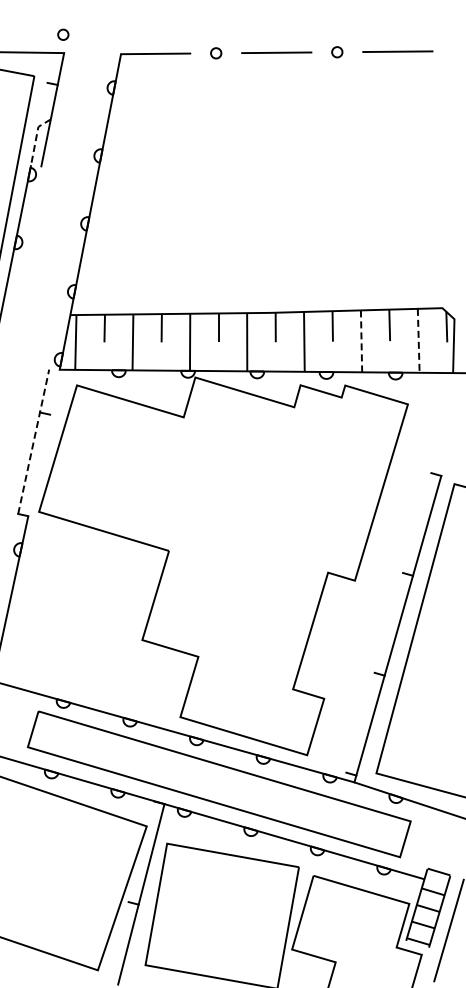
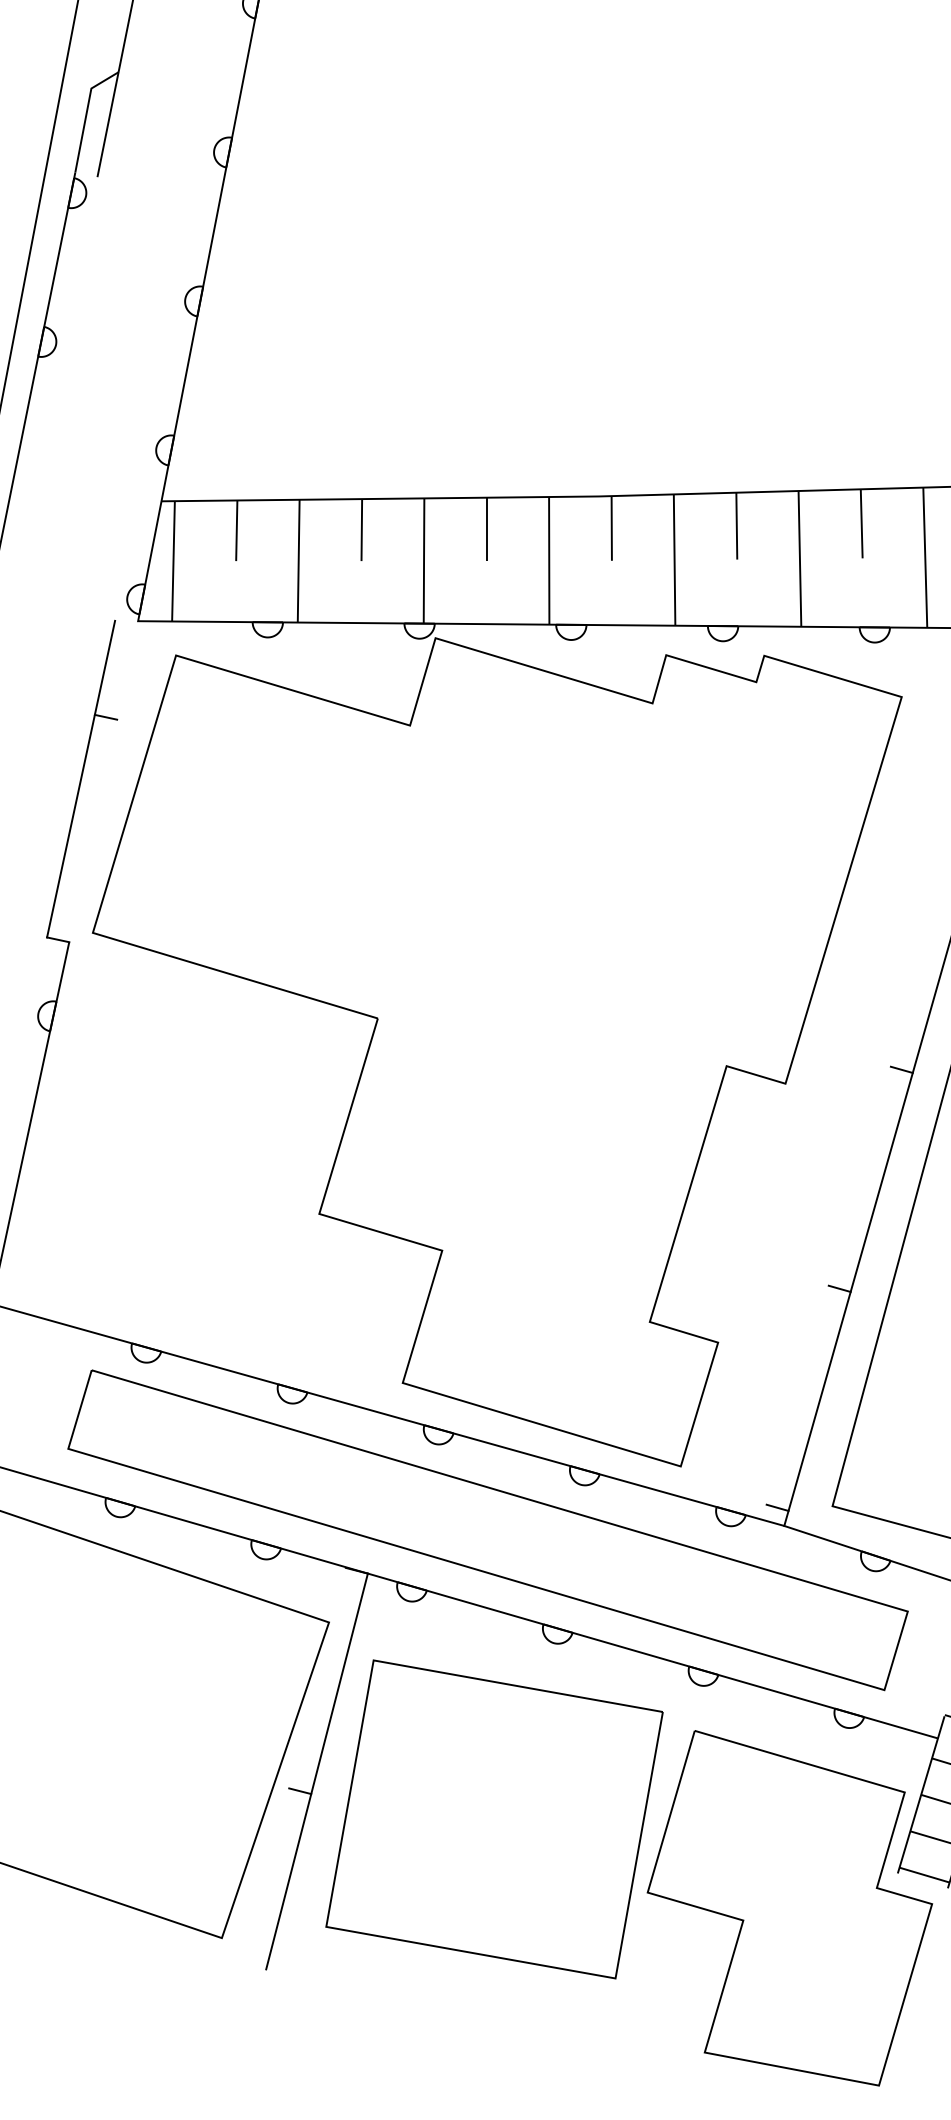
line: (36, 138) -> (87, 114), dashed -> solid
line: (418, 340) -> (924, 556), dashed -> solid
line: (361, 341) -> (799, 559), dashed -> solid
line: (33, 441) -> (80, 778), dashed -> solid

